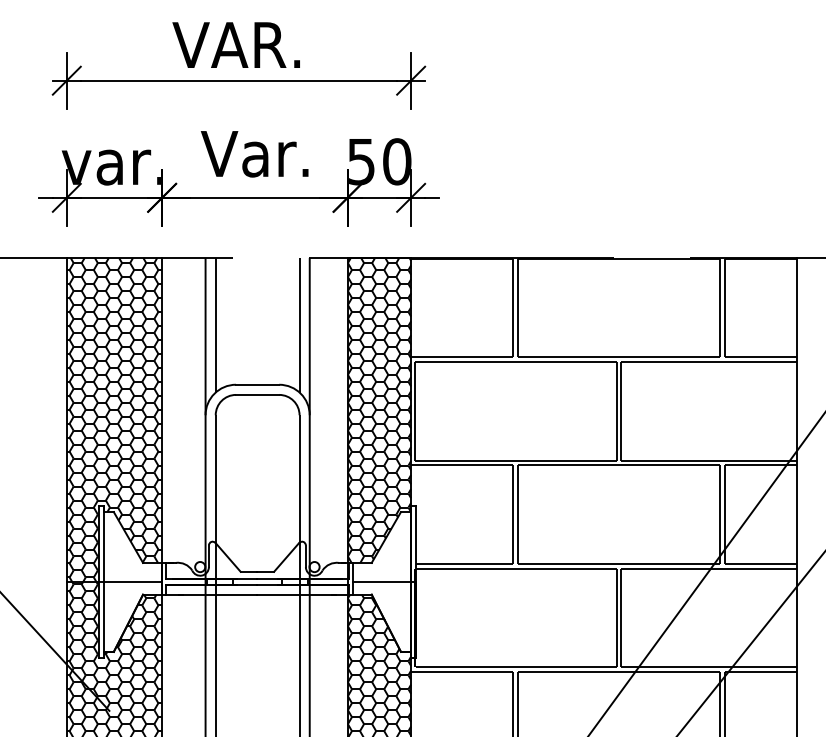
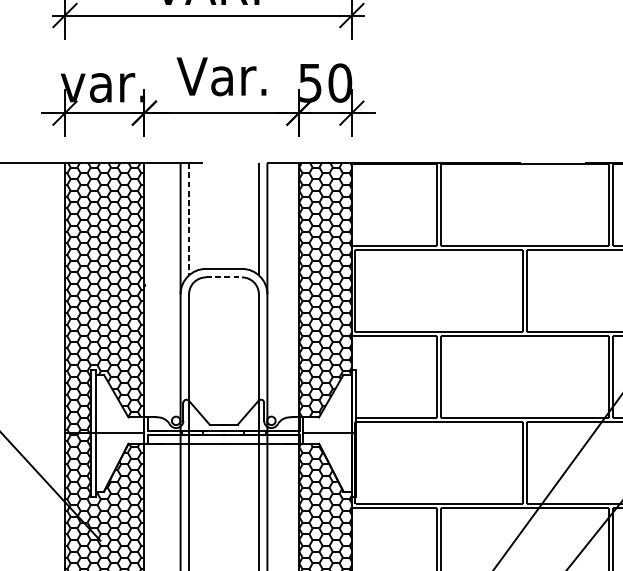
line: (215, 325) -> (188, 219), solid -> dashed
line: (257, 394) -> (223, 277), solid -> dashed

